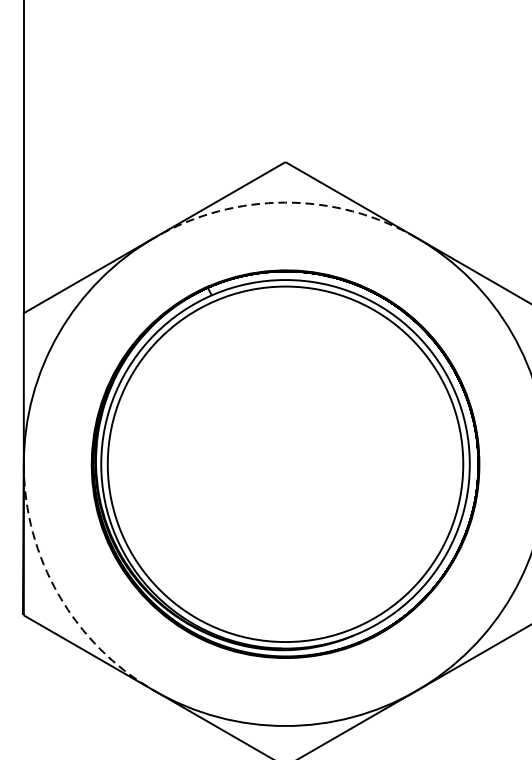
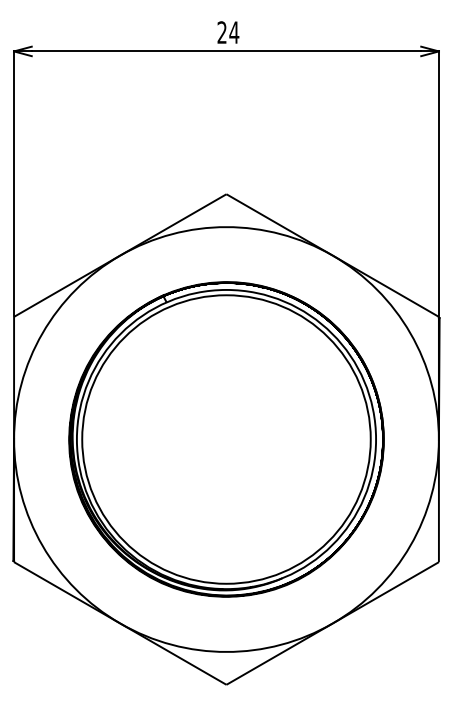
arc: (285, 203) -> (226, 227), dashed -> solid
arc: (58, 594) -> (42, 545), dashed -> solid

